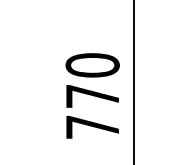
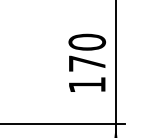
text: (93, 126) -> (87, 84), 770 -> 170

